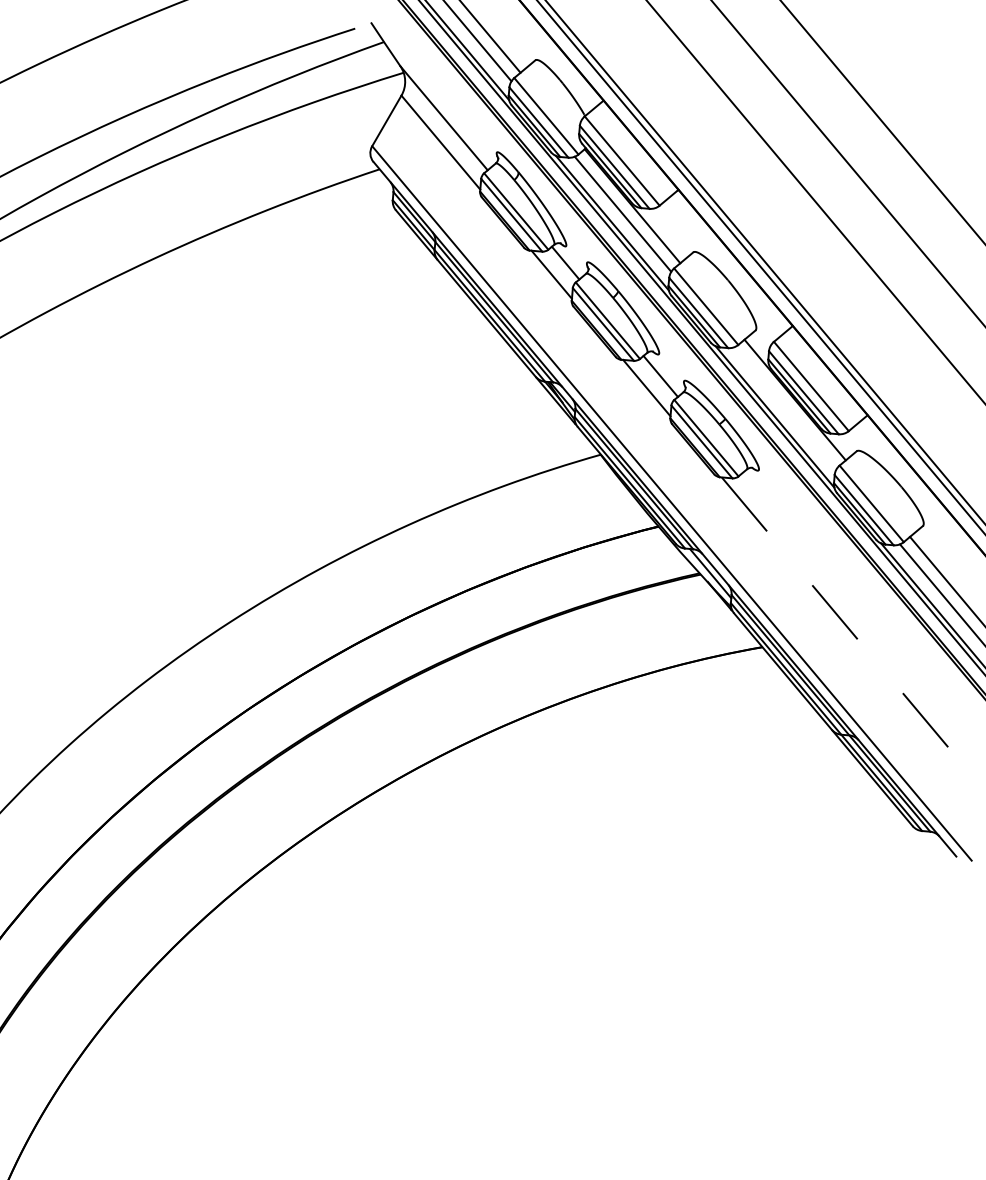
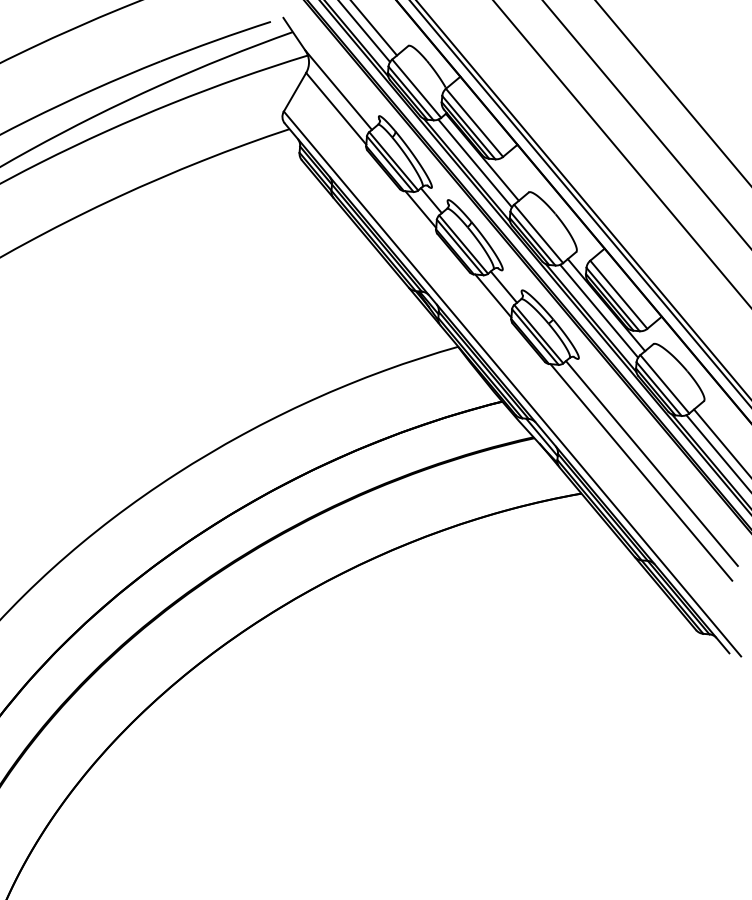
line: (785, 408) -> (599, 311), added
line: (854, 607) -> (651, 463), added
line: (841, 619) -> (641, 472), dashed -> solid

